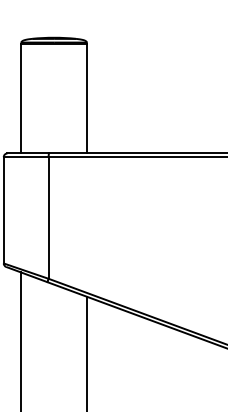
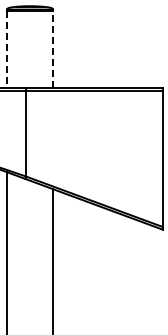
line: (20, 99) -> (6, 49), solid -> dashed
line: (87, 99) -> (53, 49), solid -> dashed

